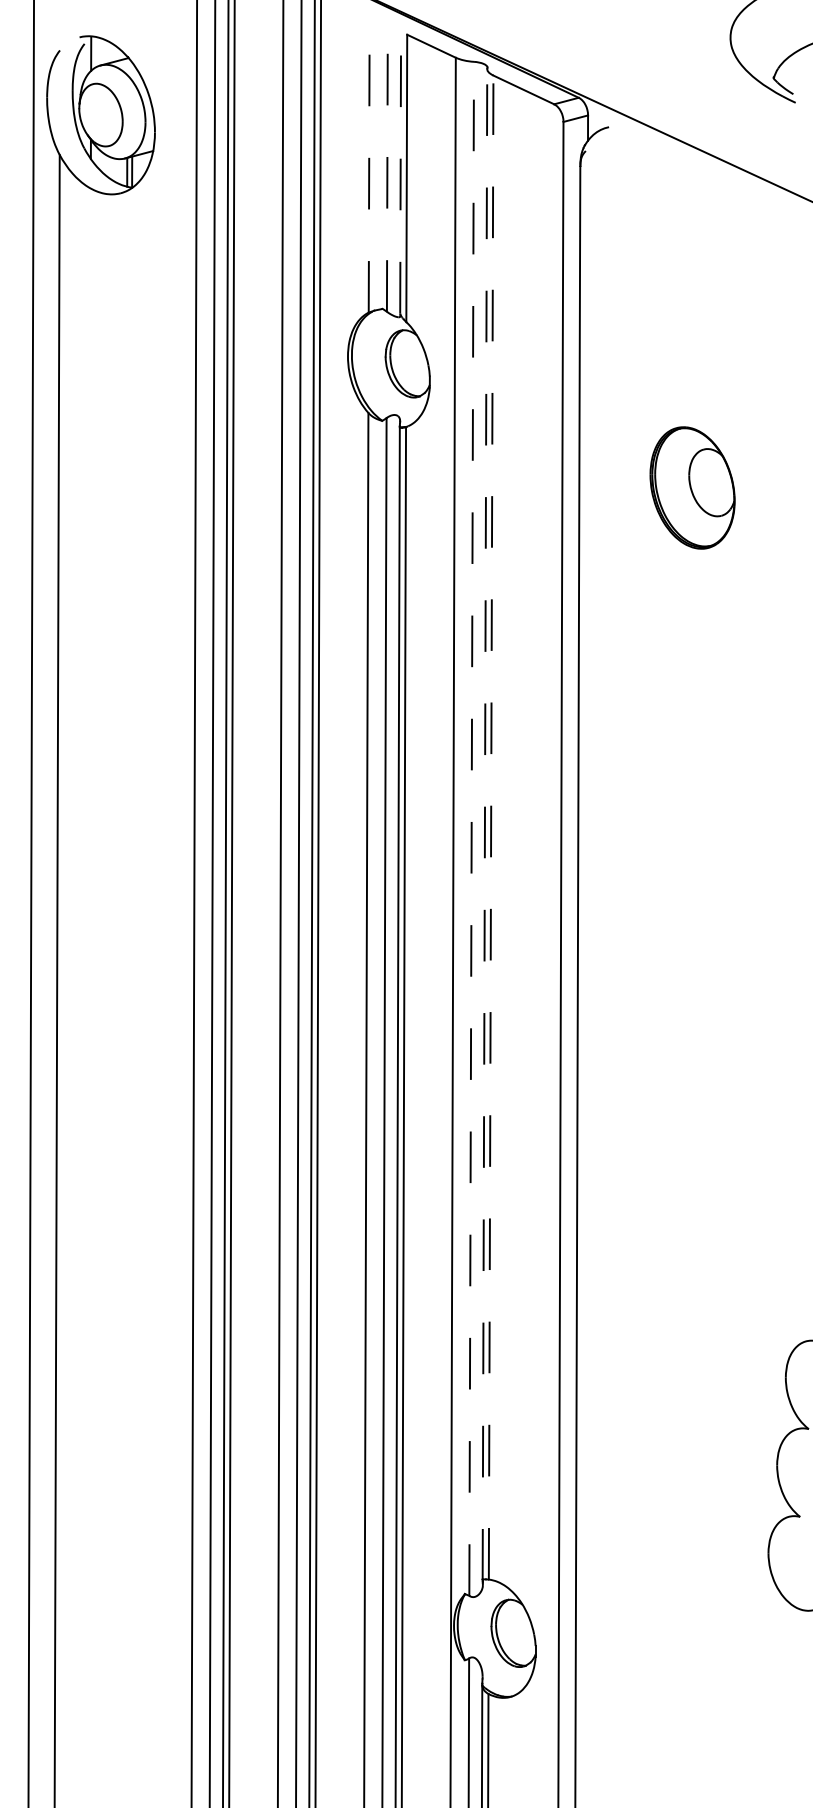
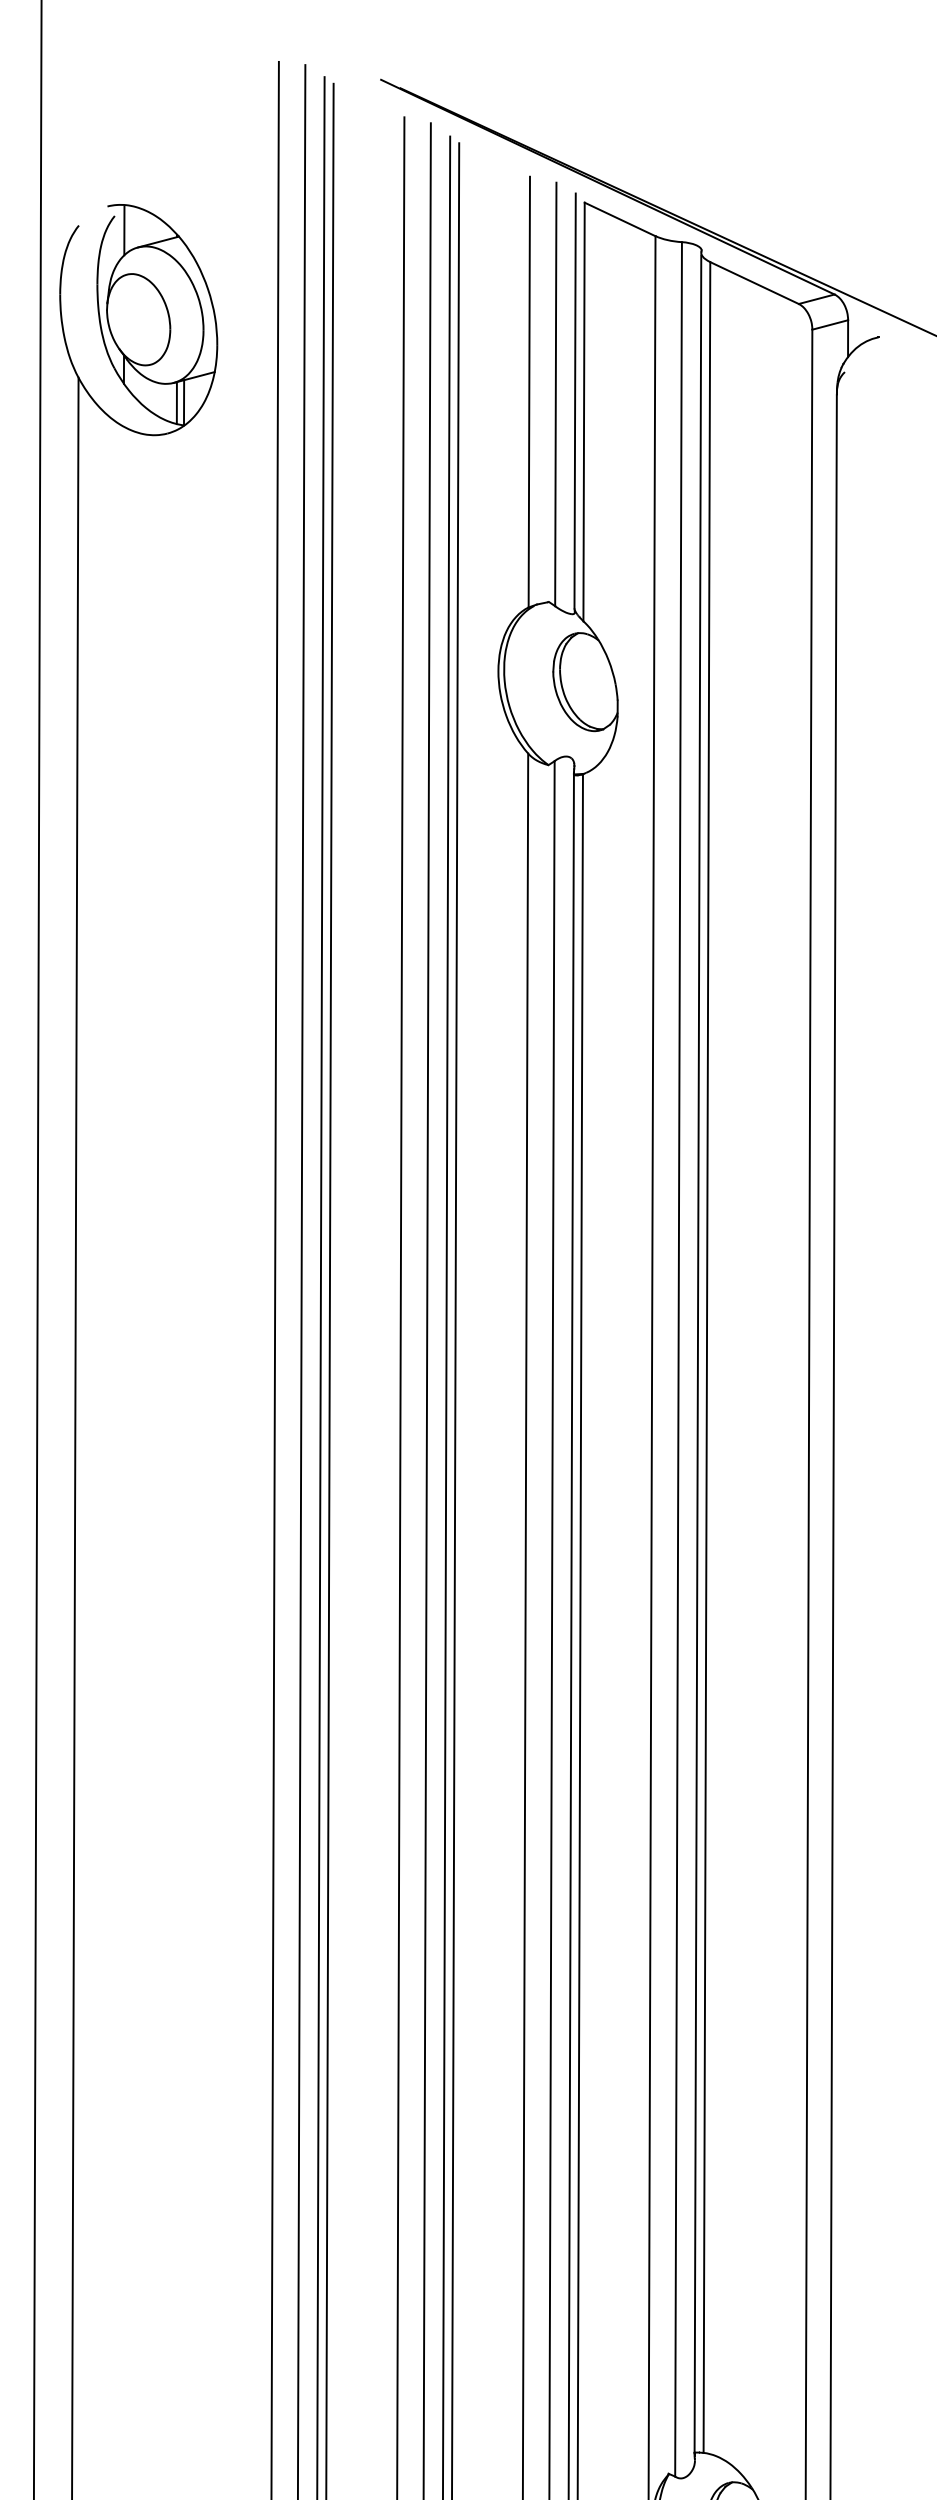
line: (369, 164) -> (529, 391), dashed -> solid
line: (387, 165) -> (555, 393), dashed -> solid
line: (400, 170) -> (574, 400), dashed -> solid
line: (484, 825) -> (697, 1354), dashed -> solid
line: (491, 827) -> (707, 1357), dashed -> solid
line: (471, 828) -> (678, 1358), dashed -> solid

